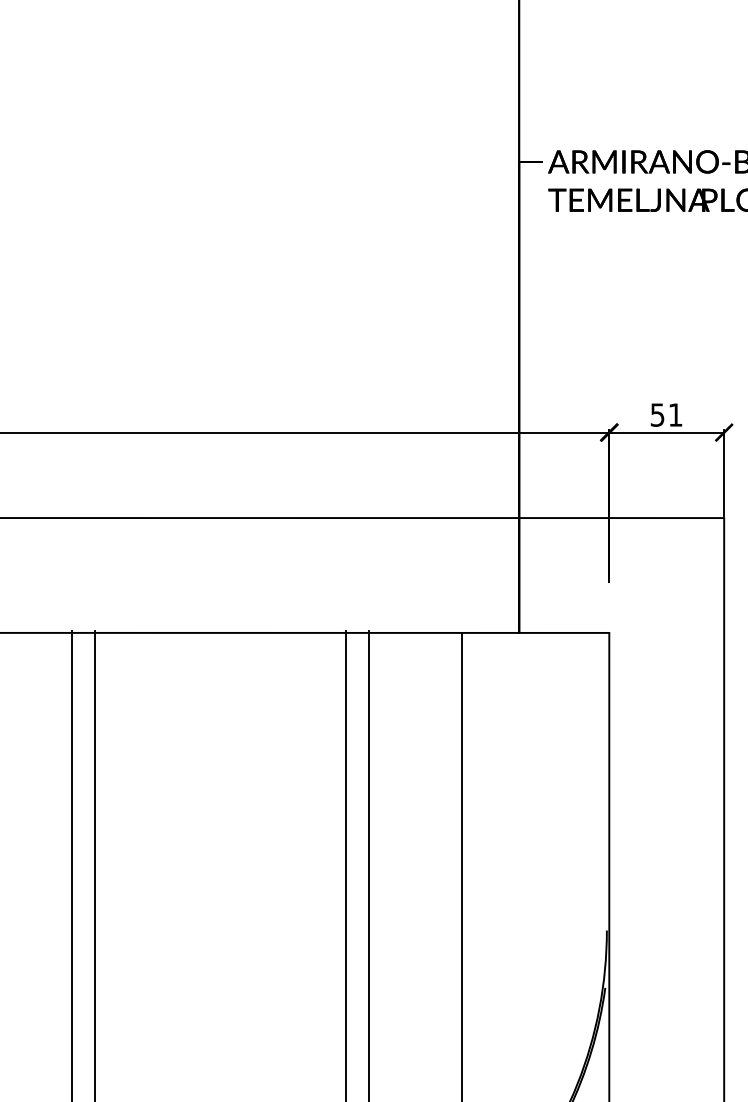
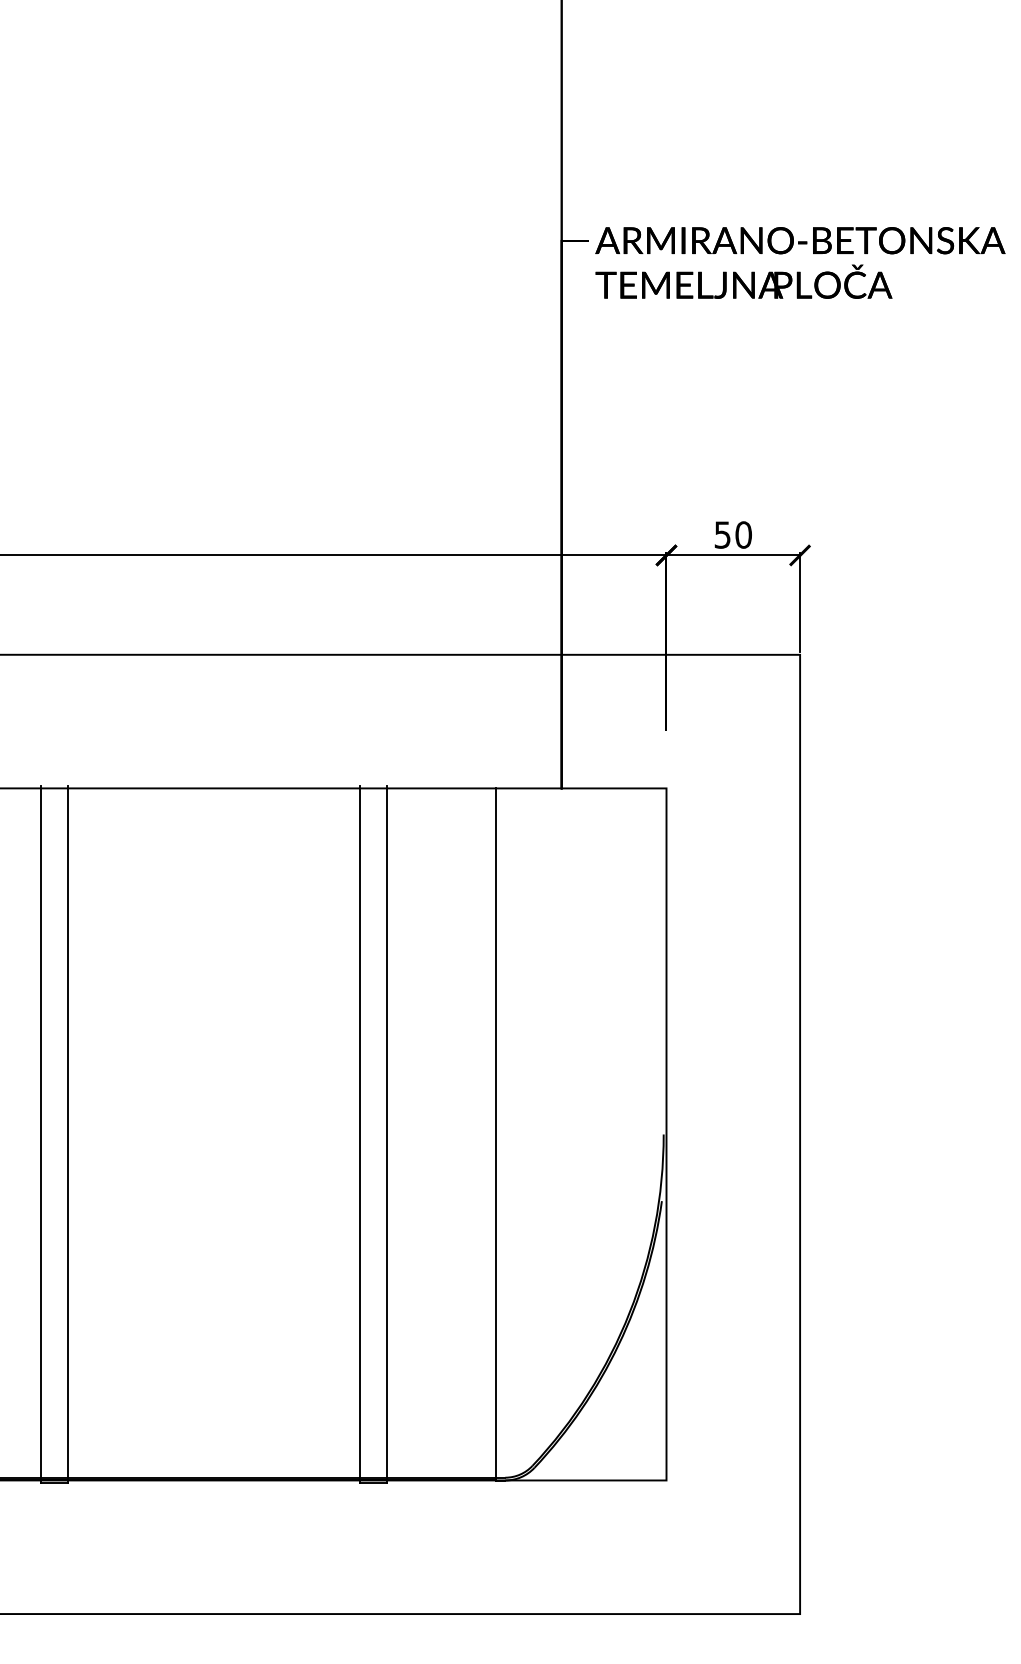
text: (675, 414) -> (743, 534), 51 -> 50

